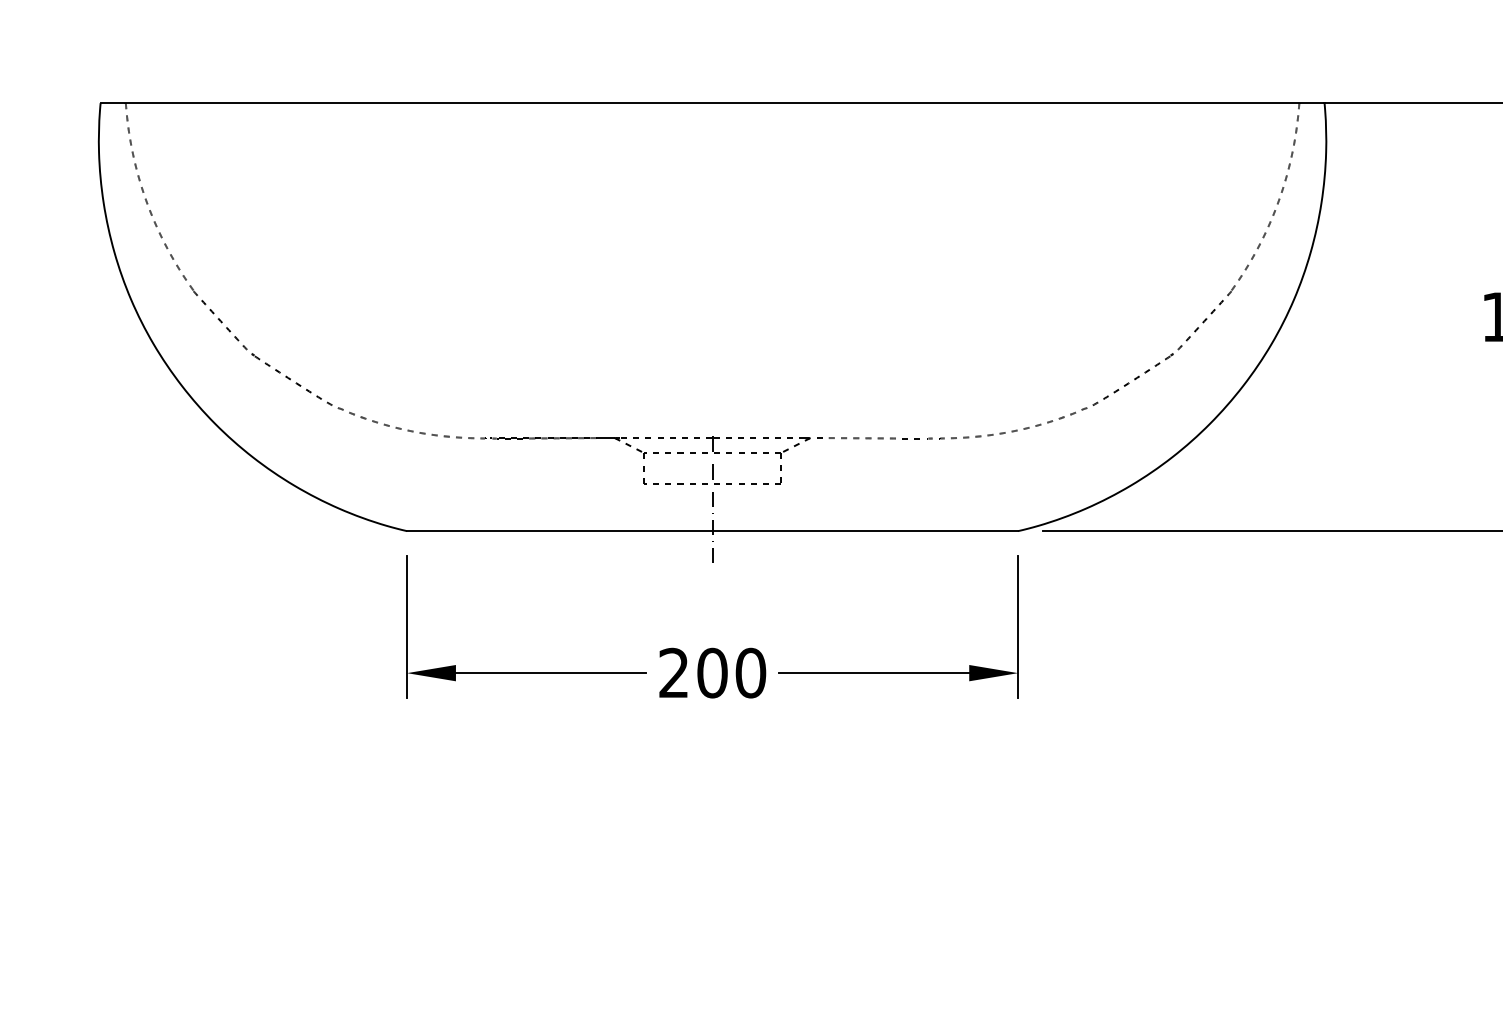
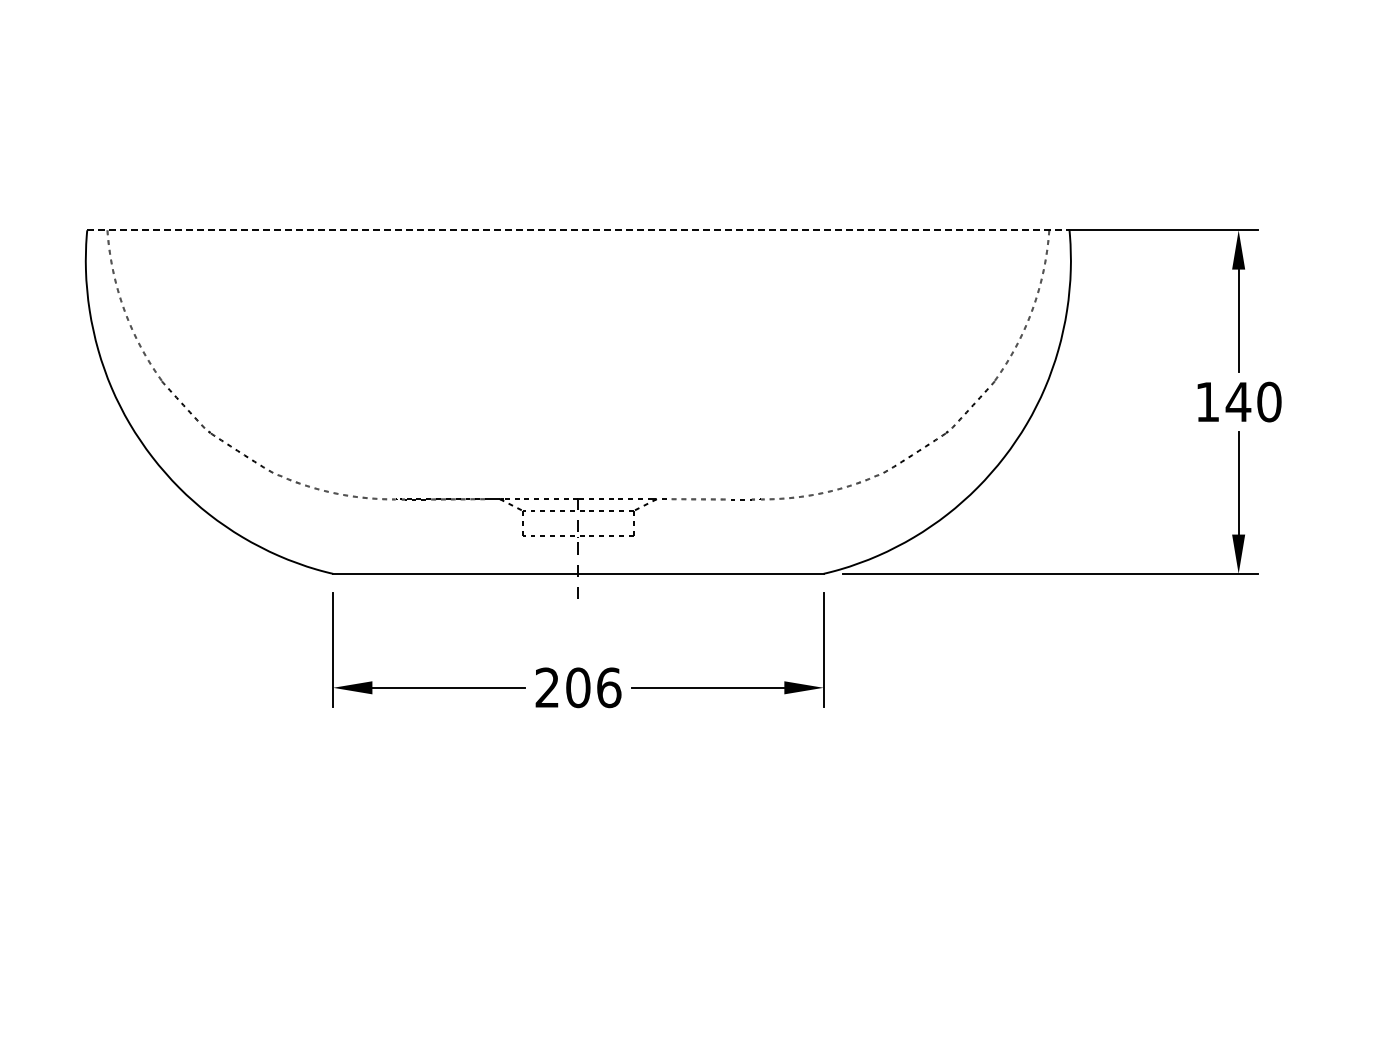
line: (712, 103) -> (578, 230), solid -> dashed
text: (751, 672) -> (609, 687), 200 -> 206

